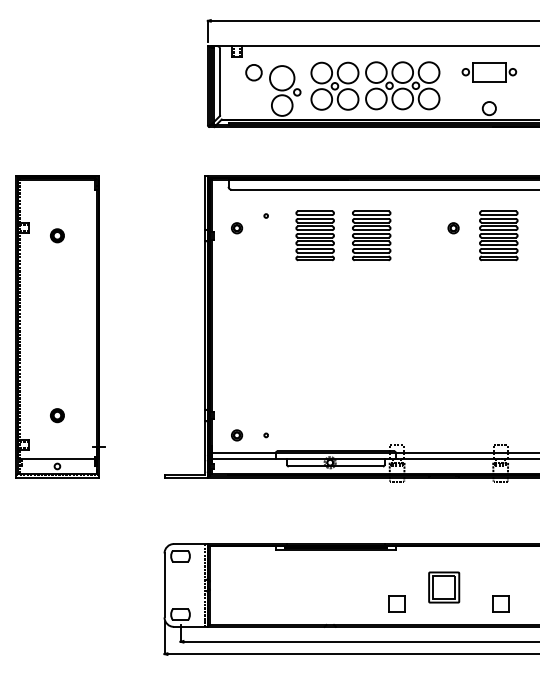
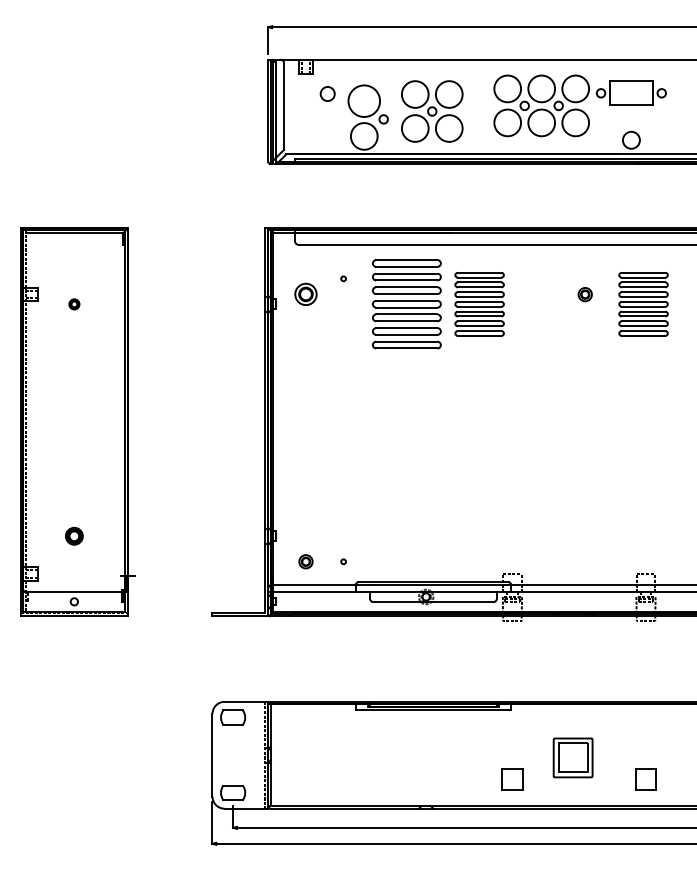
circle: (253, 72) -> (327, 93), size x0.7
part: (402, 85) -> (541, 105), moved
part: (236, 228) -> (305, 294), size x1.6
part: (57, 235) -> (74, 304), size x0.6
part: (314, 235) -> (406, 304), size x1.4

